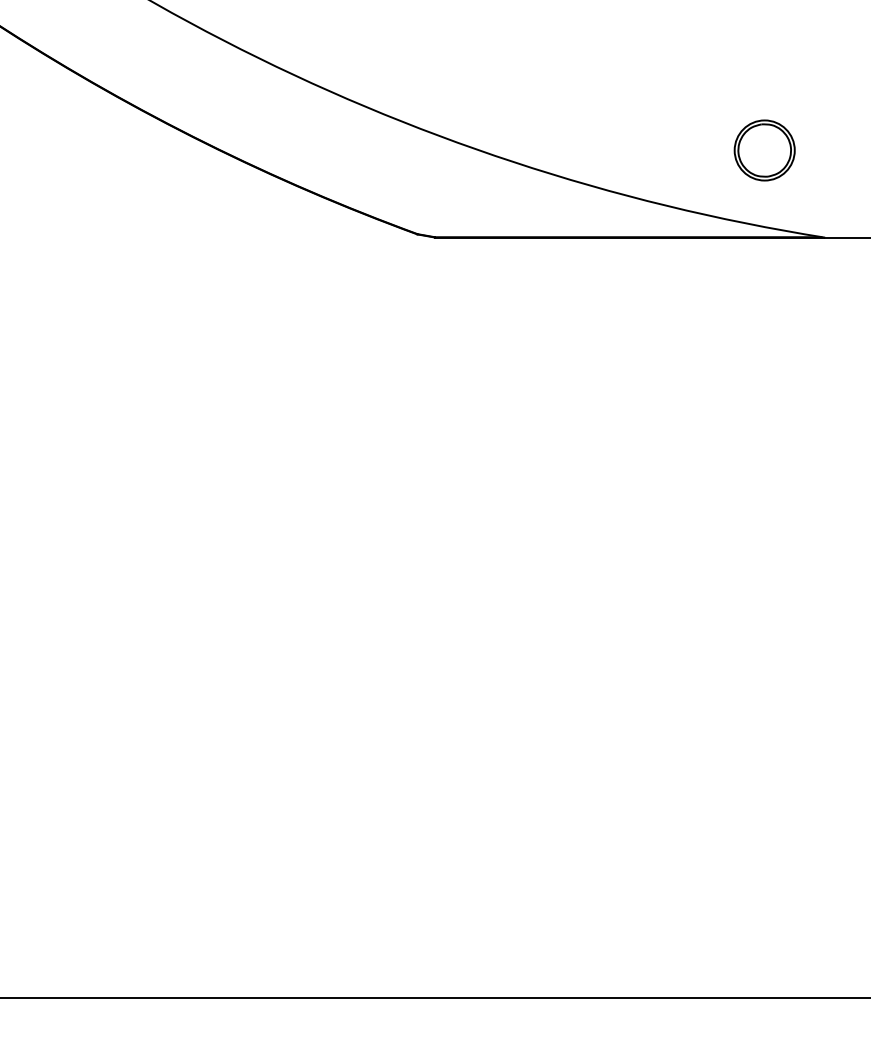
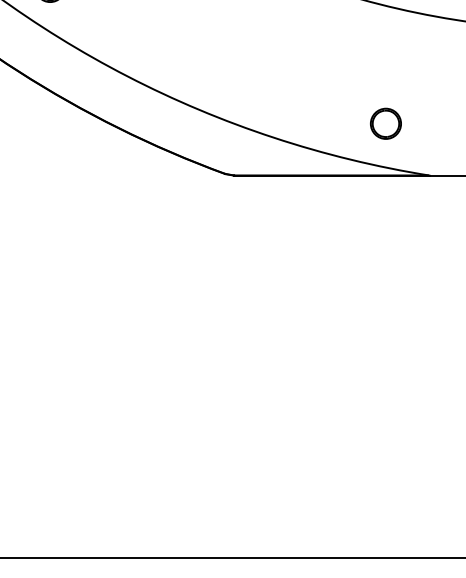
part: (763, 149) -> (385, 123), moved

